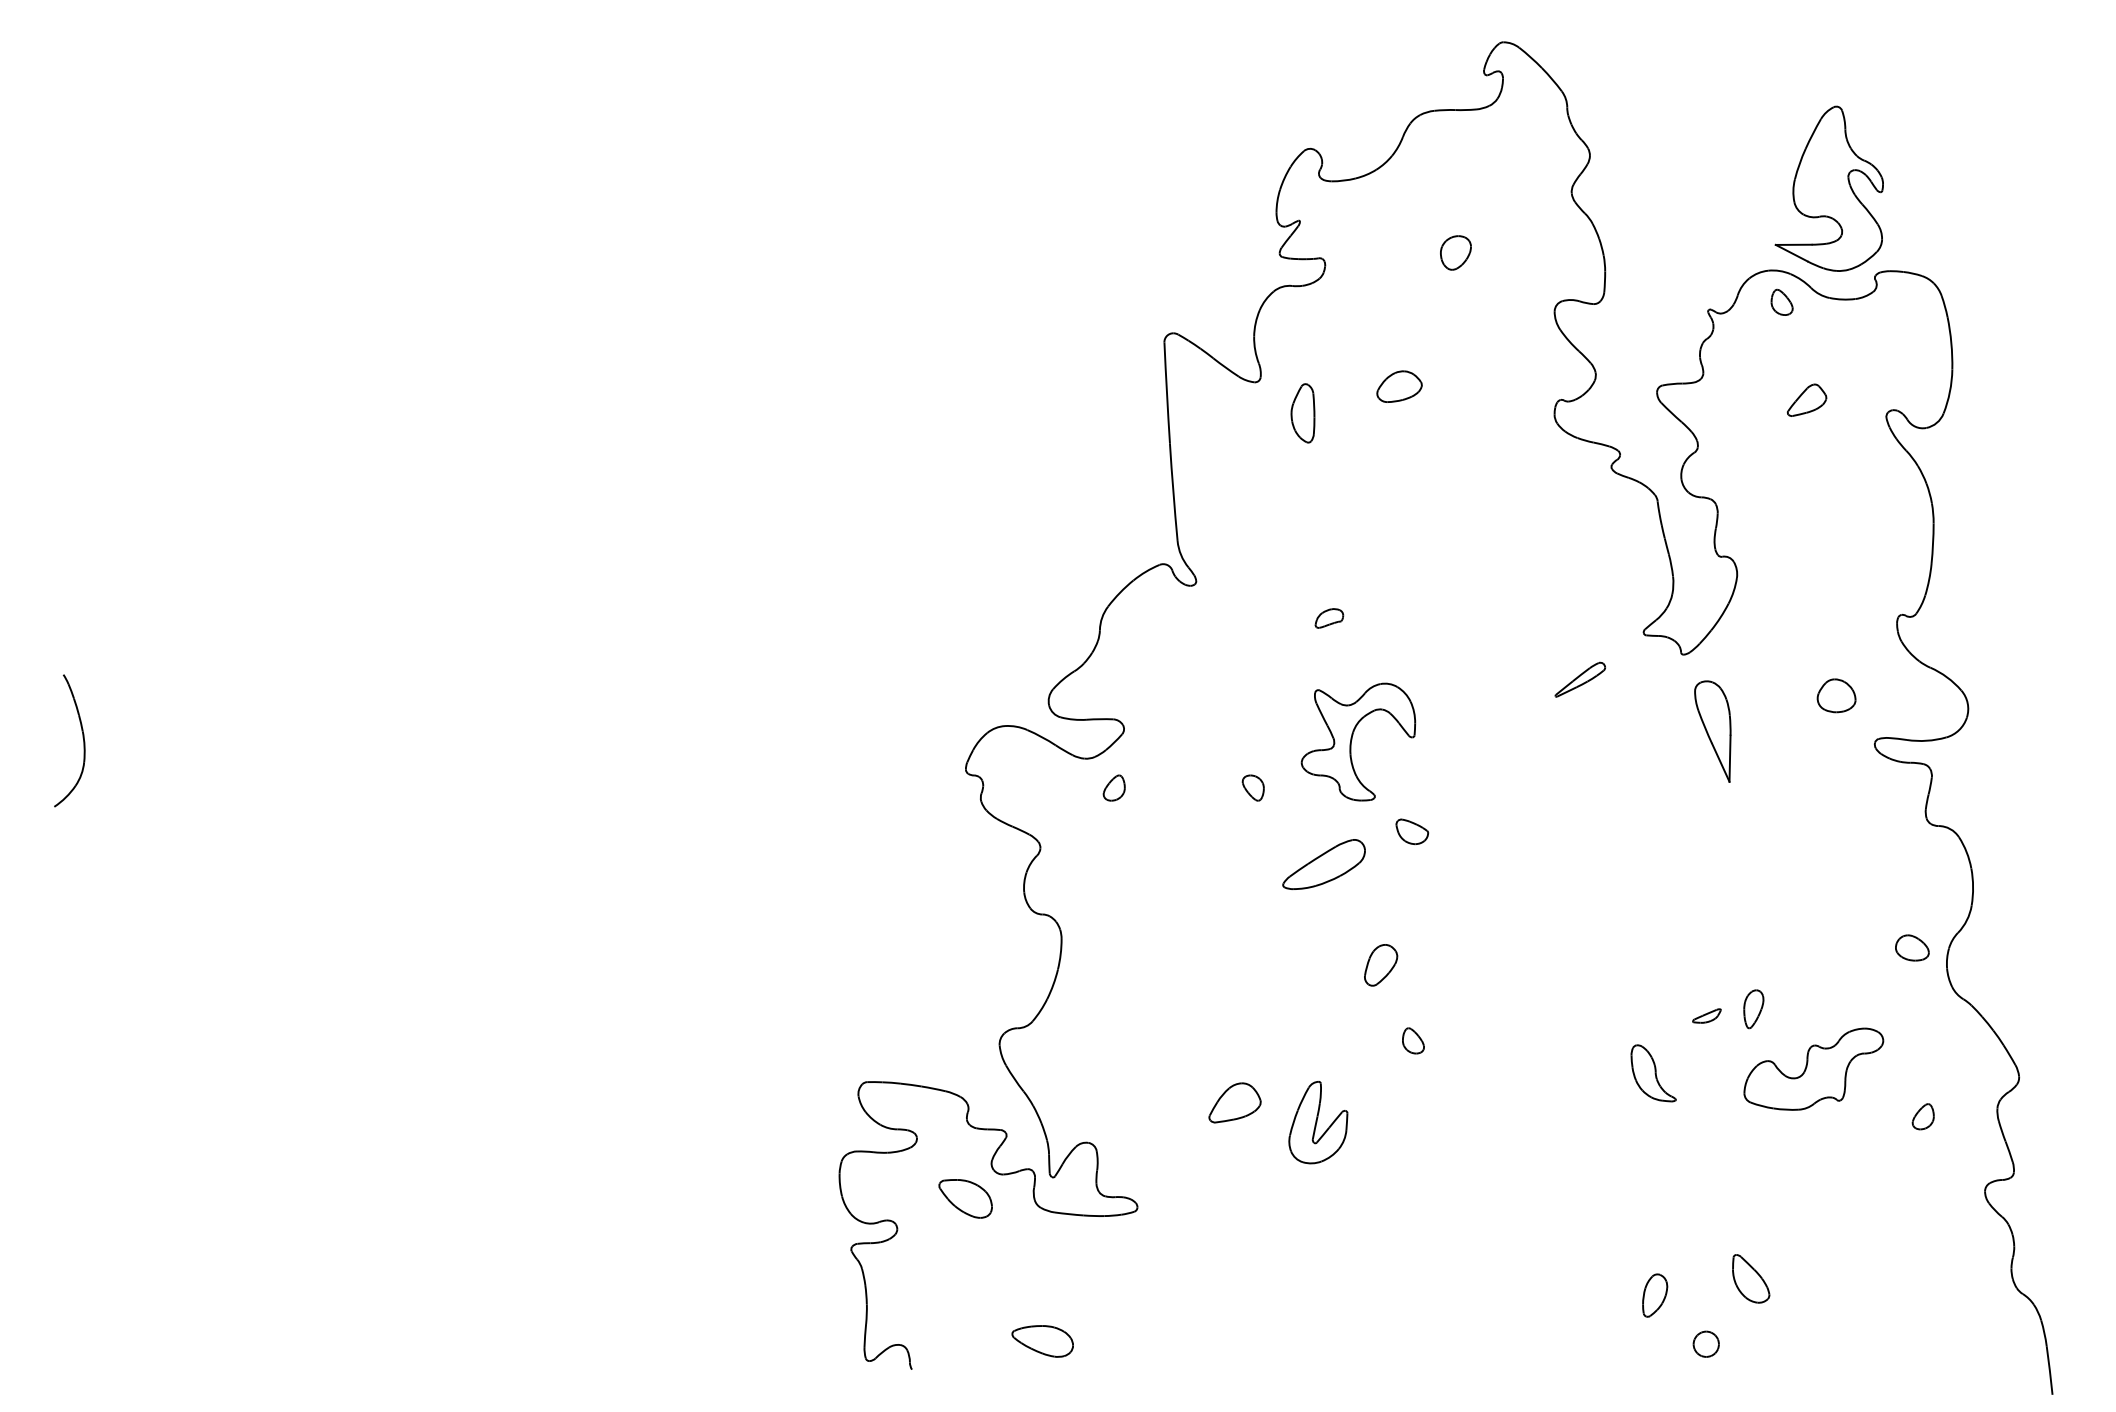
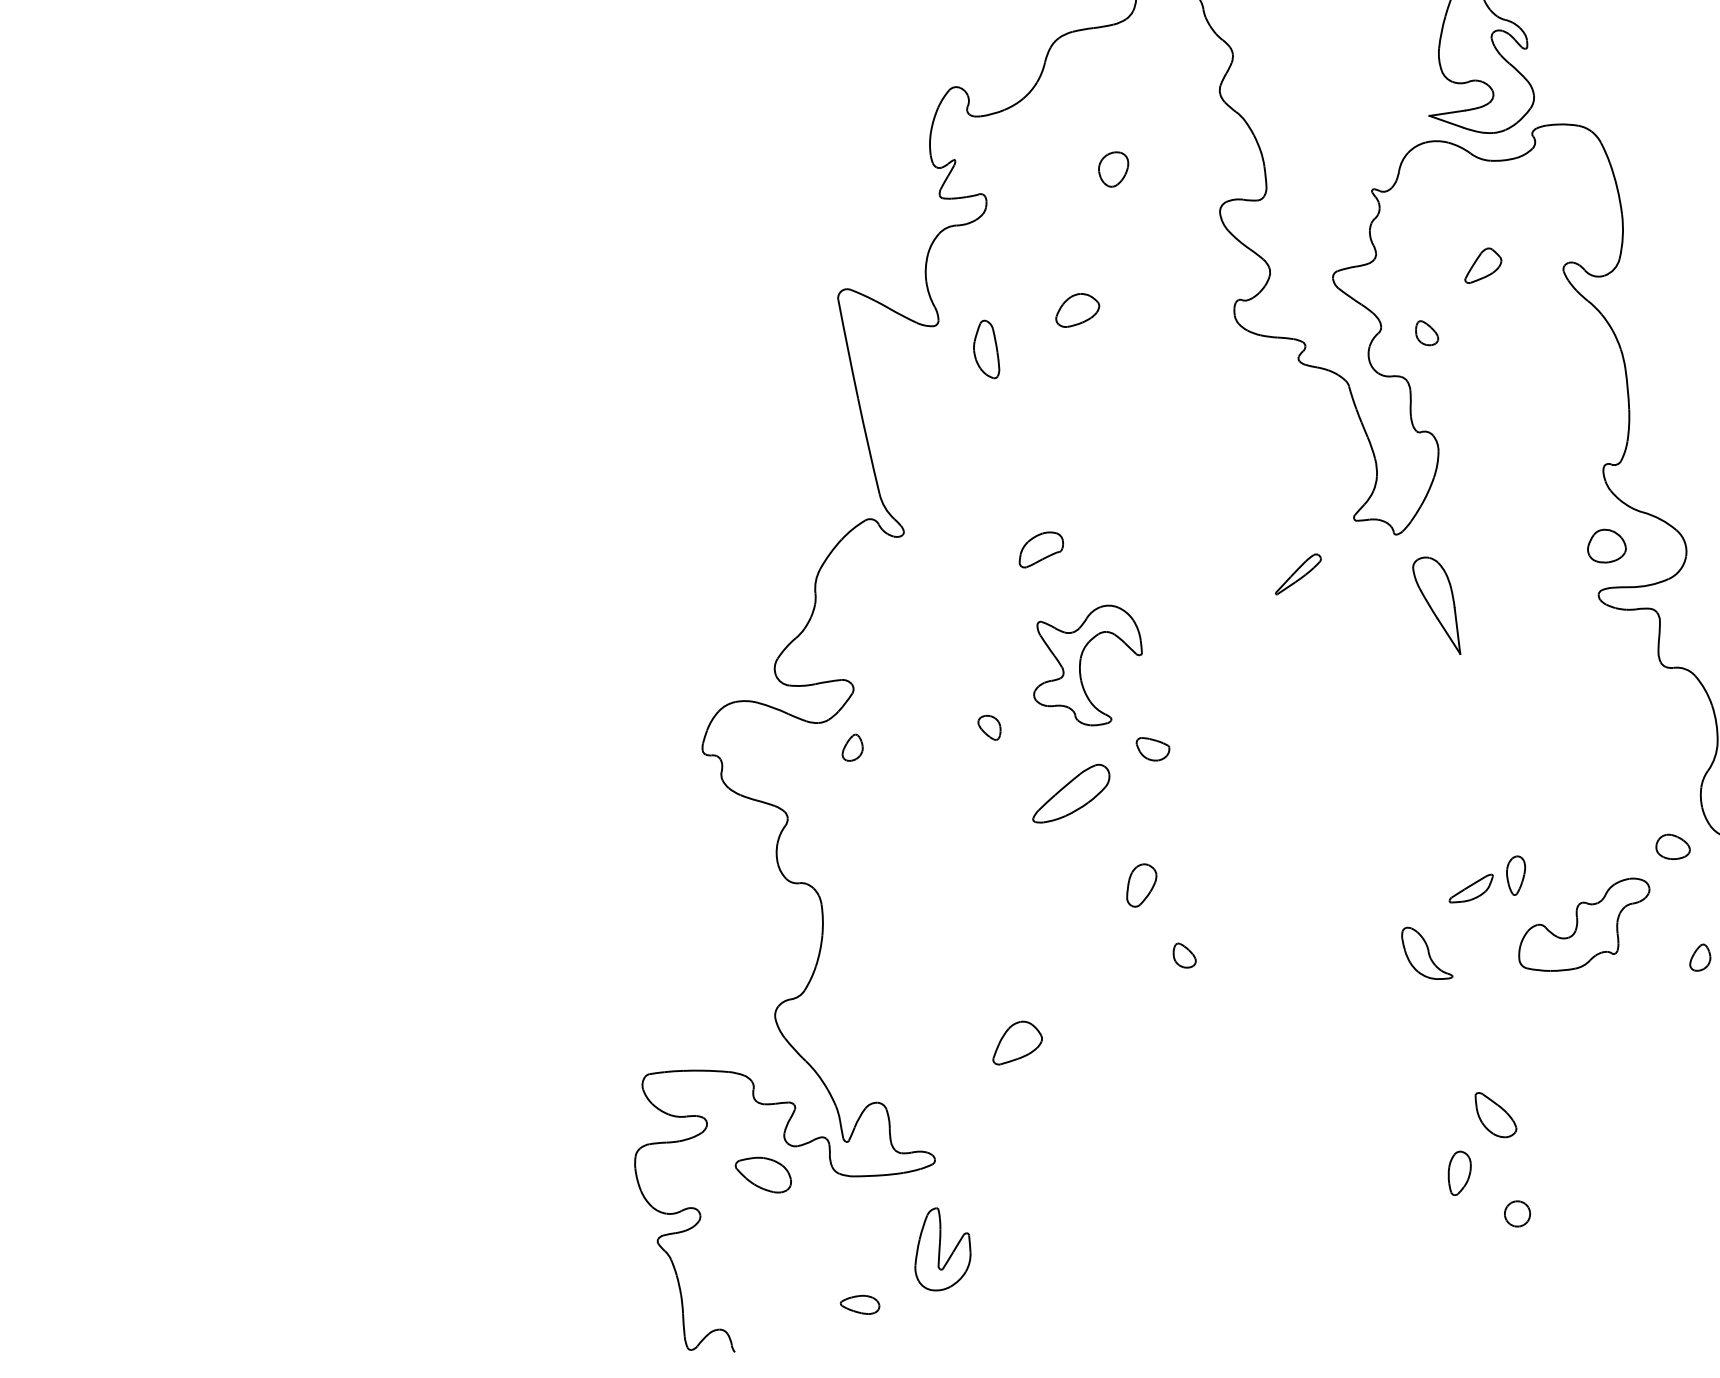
part: (1781, 301) -> (1426, 332), moved
part: (1329, 618) -> (1041, 549), size x1.67
part: (1836, 695) -> (1606, 545), moved
part: (1912, 947) -> (1672, 846), moved
part: (1706, 1015) -> (1470, 888), size x1.67
part: (1318, 1122) -> (941, 1248), moved
part: (1751, 1278) -> (1496, 1114), moved
part: (1042, 1340) -> (859, 1304), size x0.62

